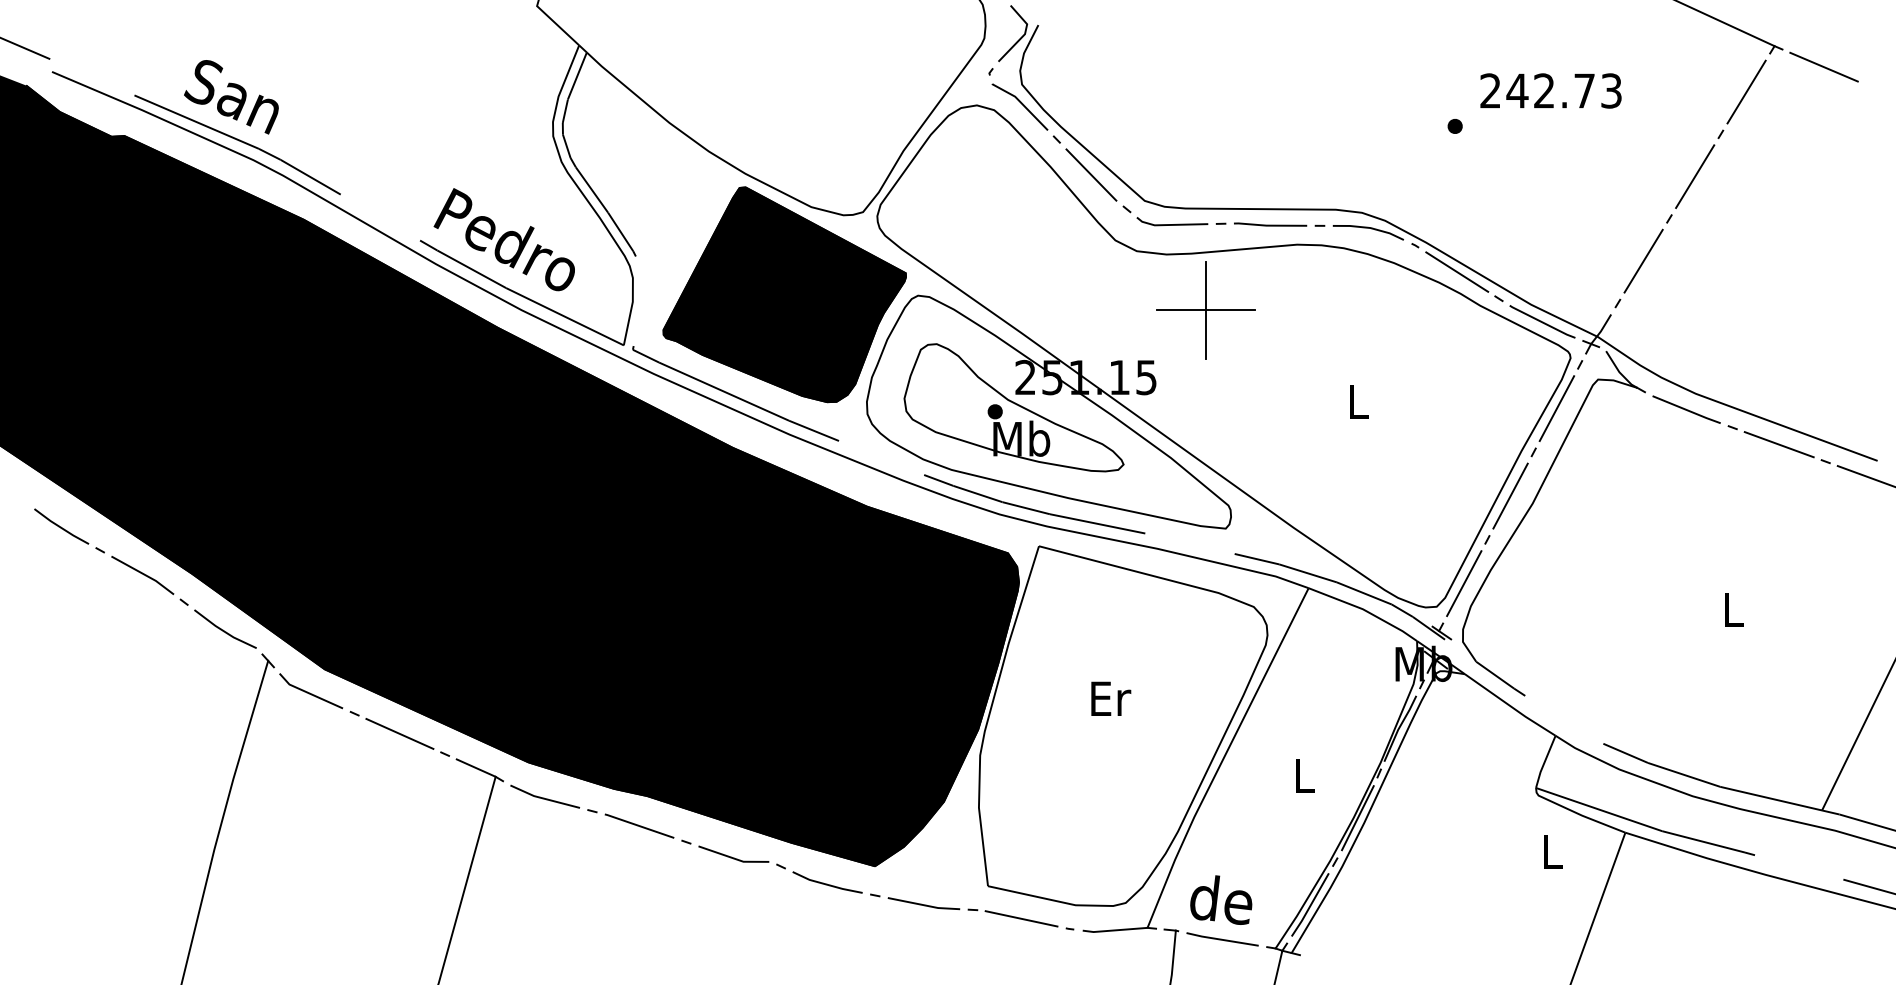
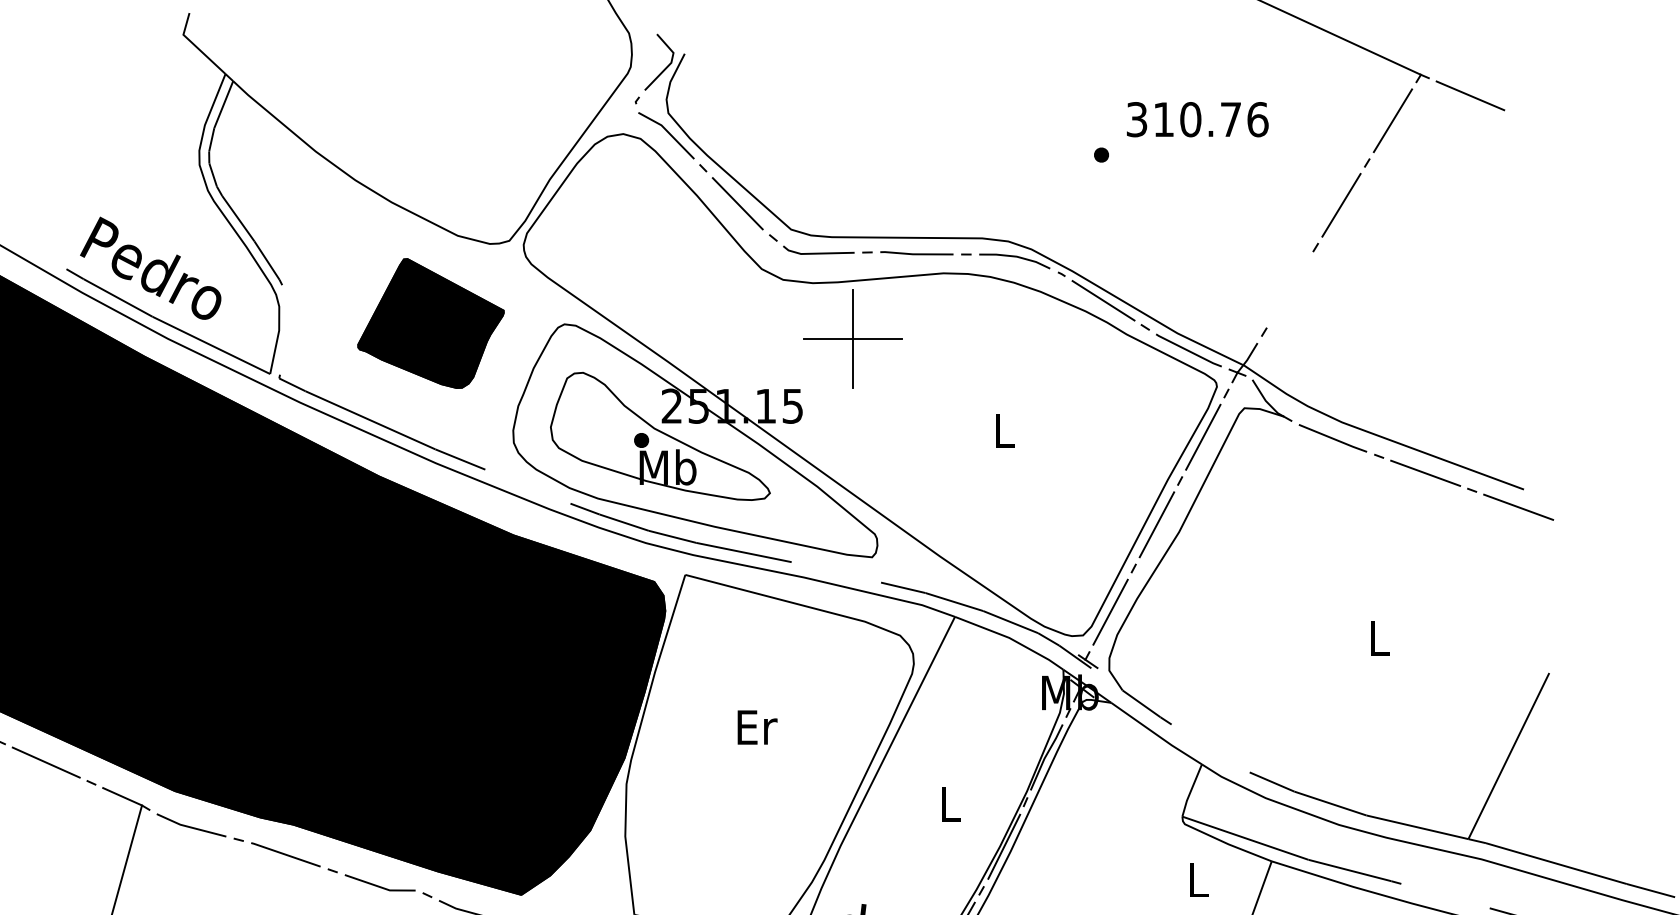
text: (1551, 90) -> (1197, 119), 242.73 -> 310.76
line: (1643, 260) -> (1289, 289), removed
part: (784, 294) -> (430, 323), size x0.6

